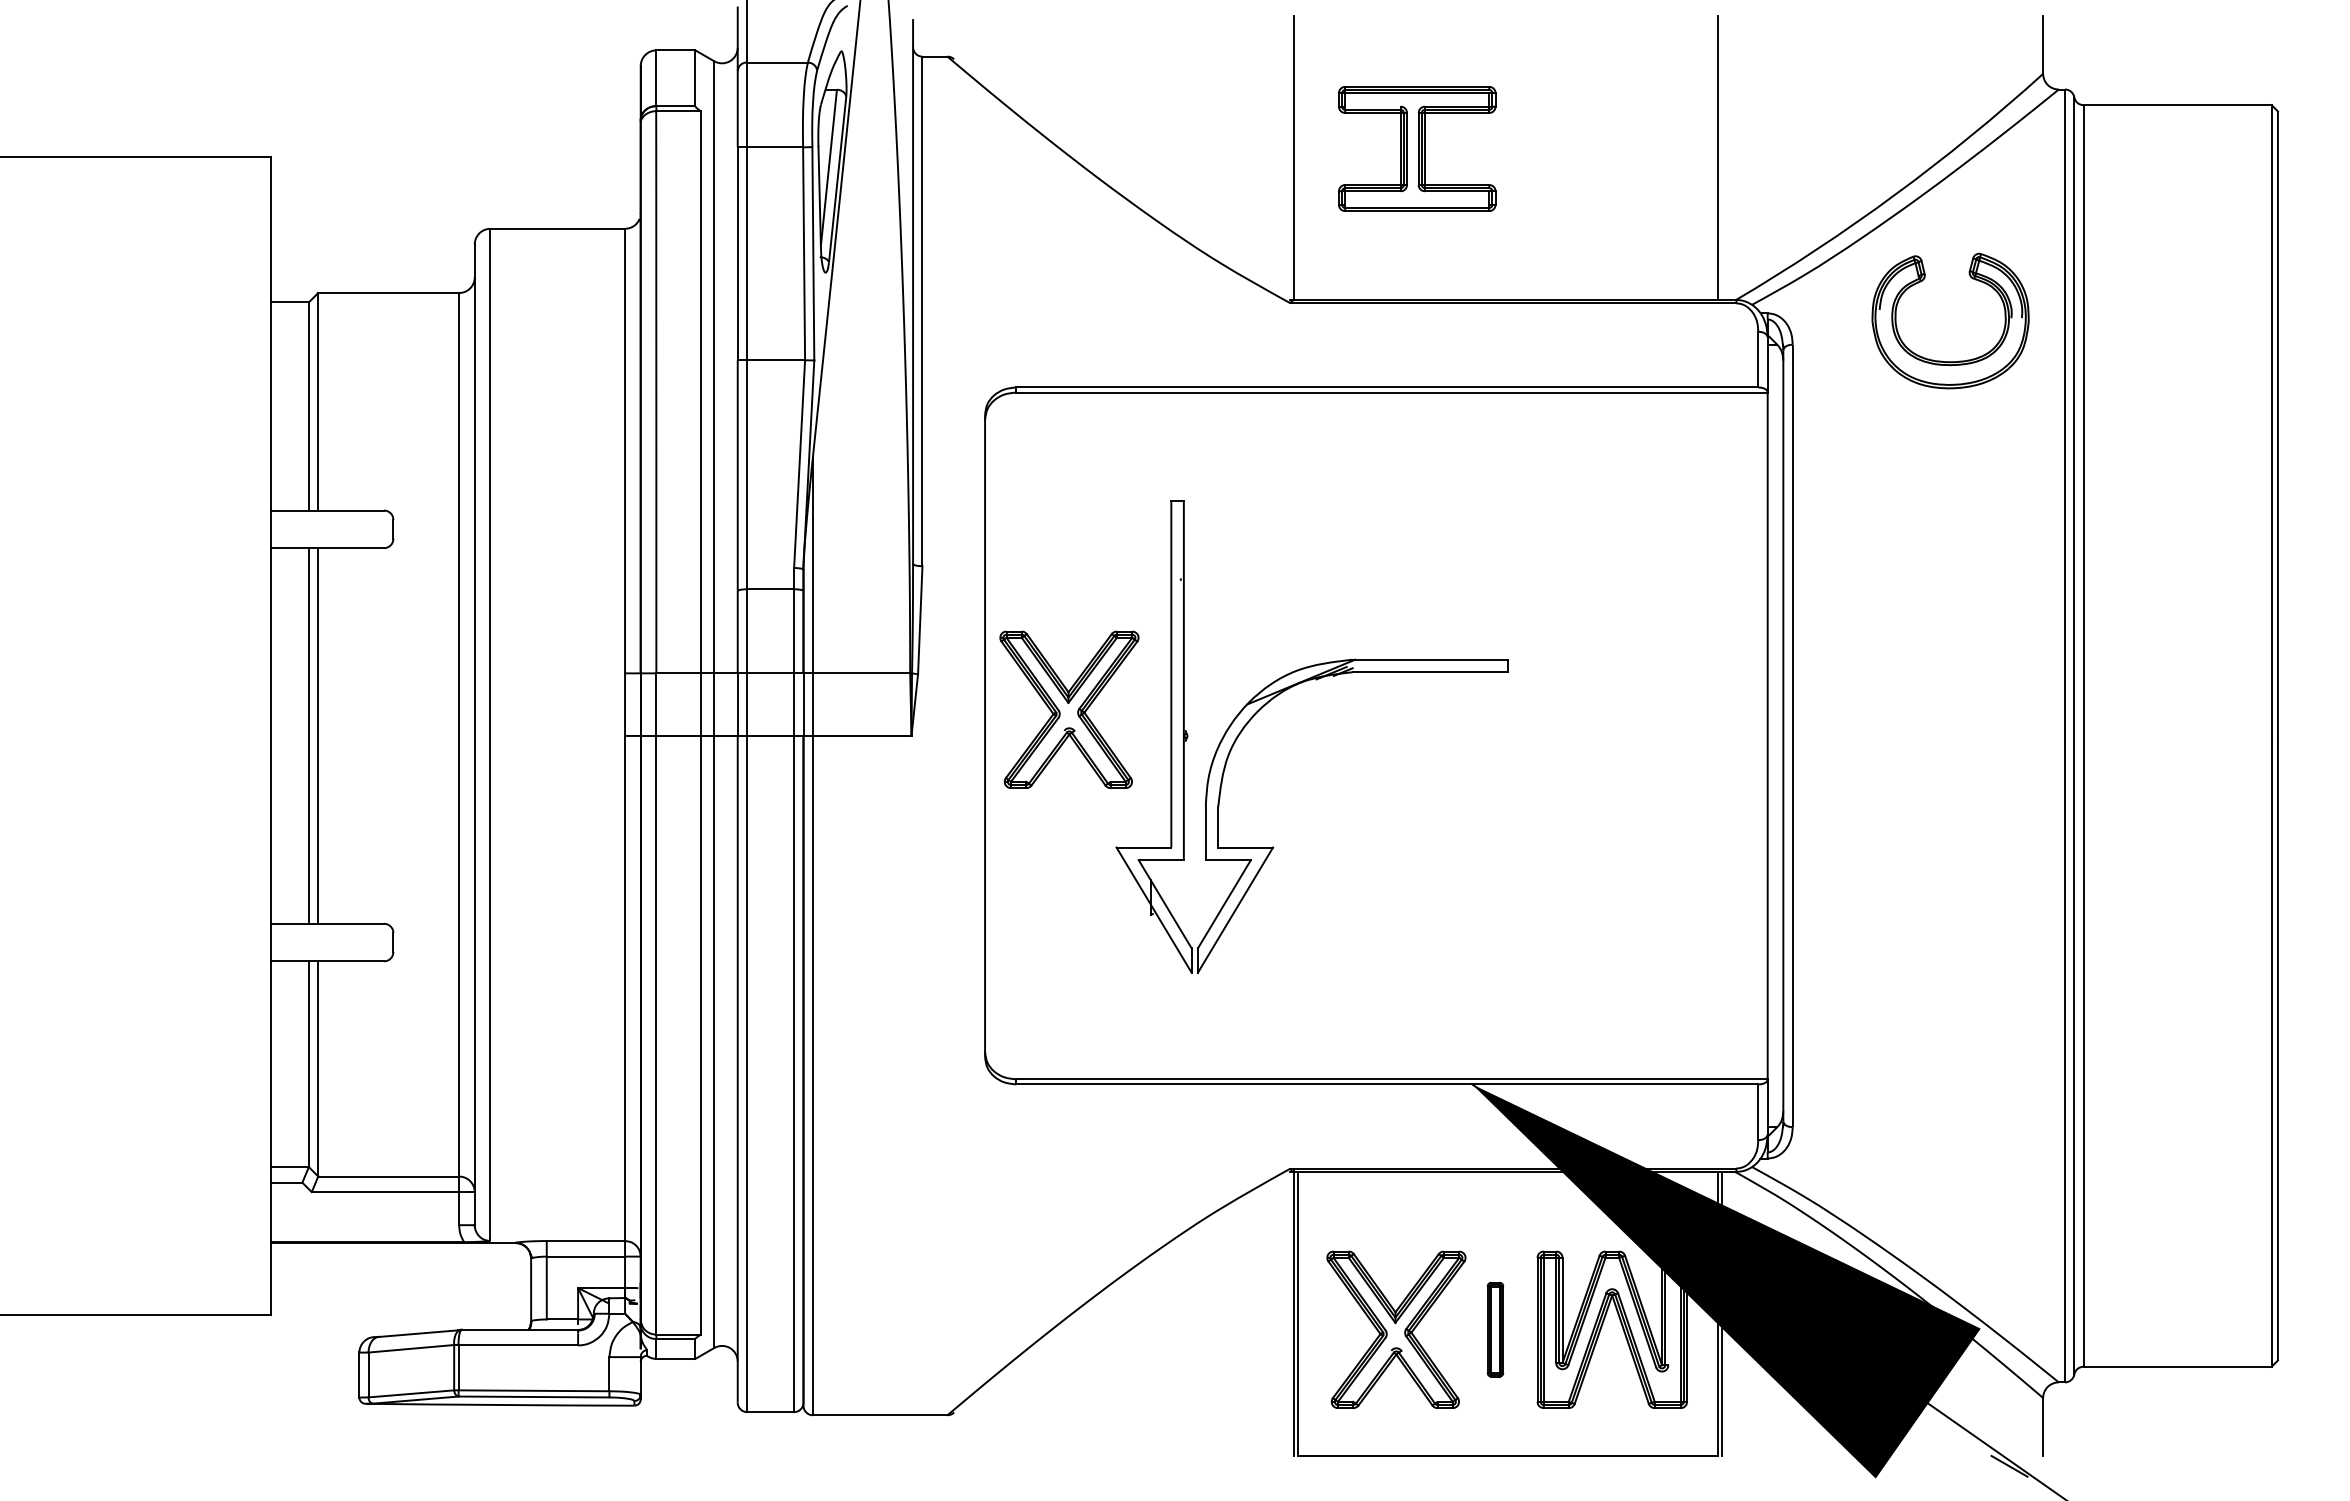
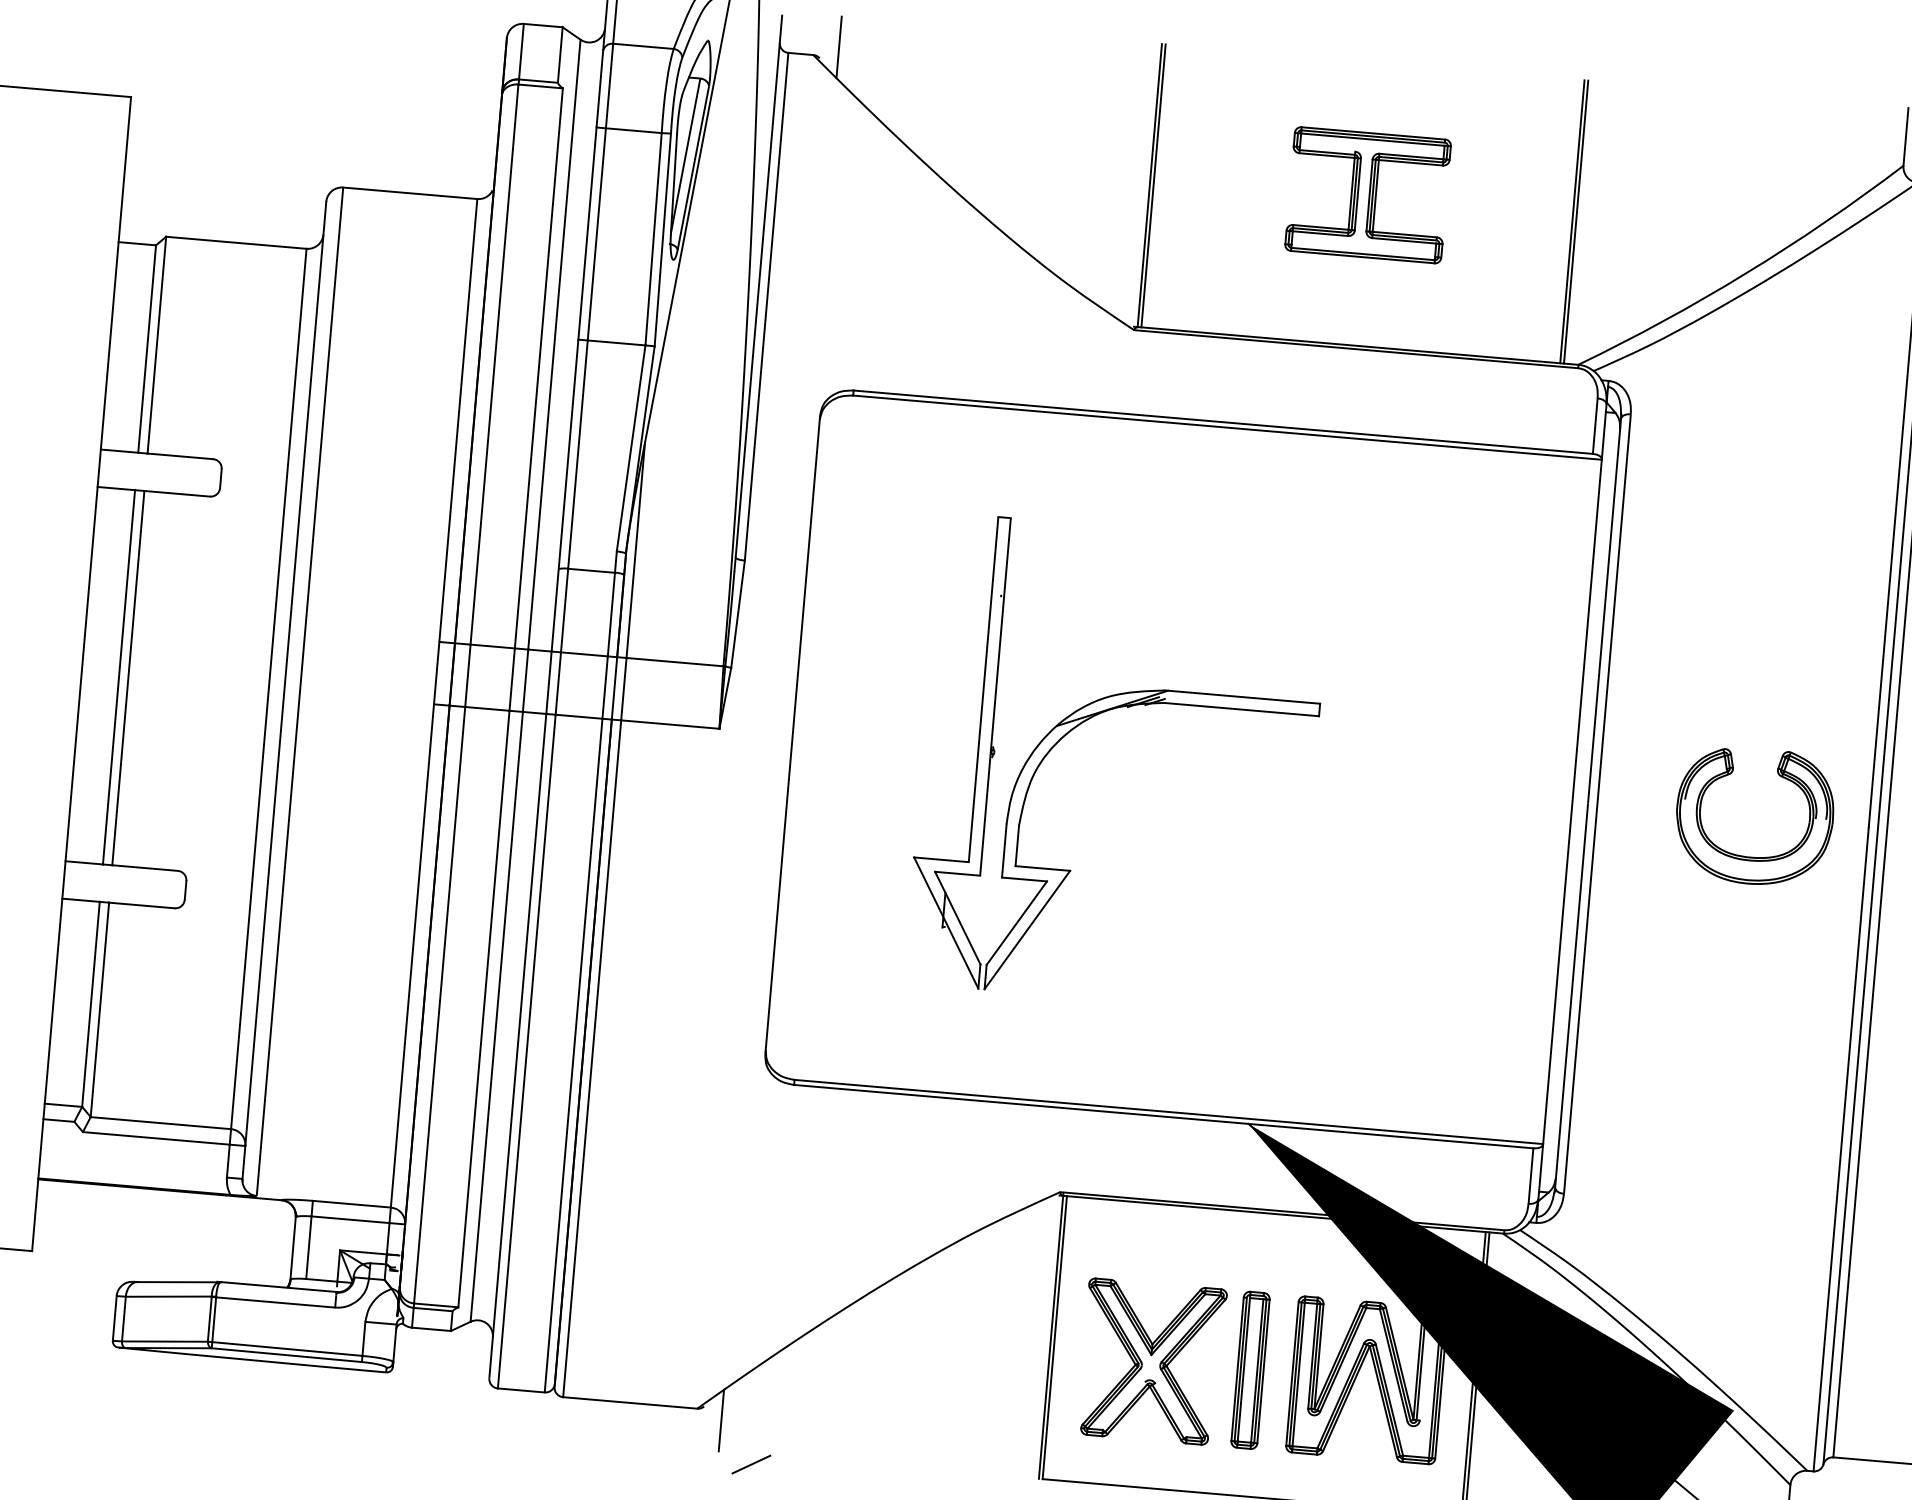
line: (972, 46) -> (839, 47), added
part: (1417, 148) -> (1368, 194), moved
line: (1297, 157) -> (1153, 185), added
line: (1721, 157) -> (1575, 221), added
part: (1941, 360) -> (1742, 855), moved
part: (1069, 709) -> (879, 715), removed
part: (1495, 1329) -> (1250, 1370), size x1.67
line: (972, 1424) -> (721, 1420), added
line: (1006, 1465) -> (751, 1463), added

